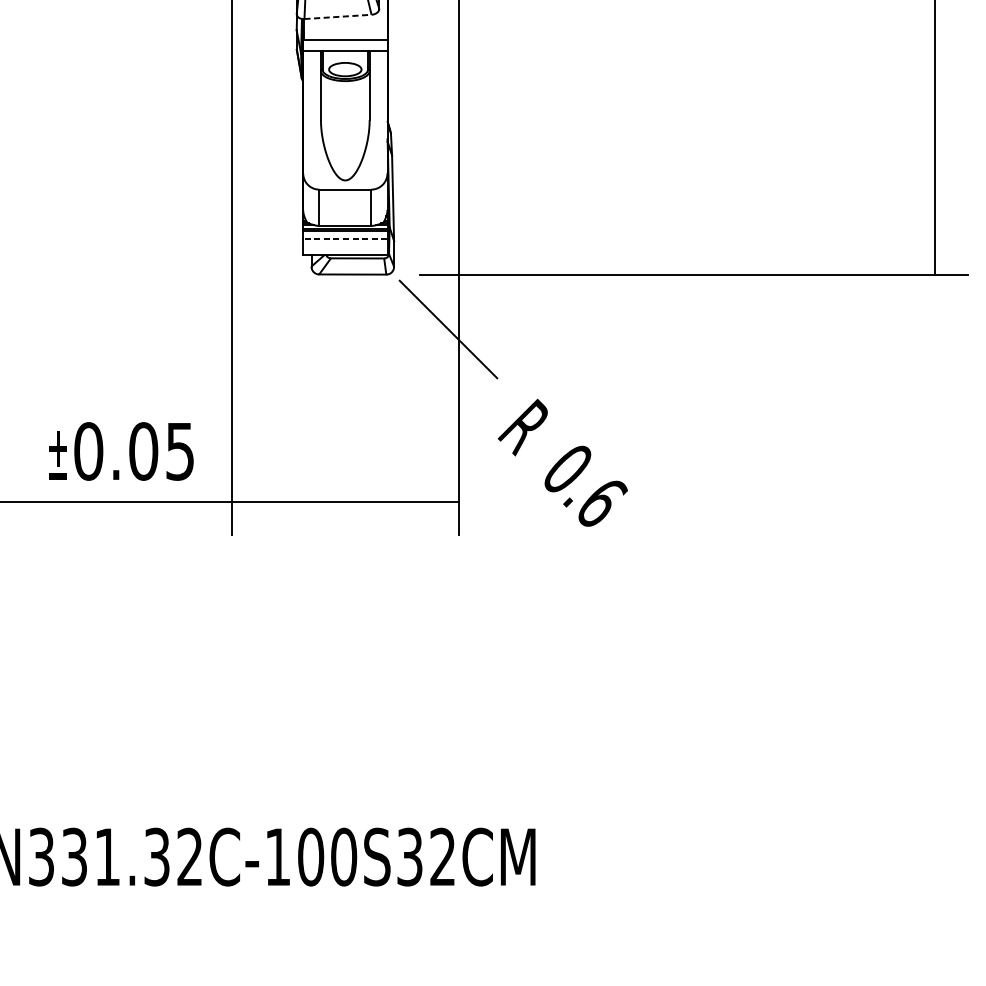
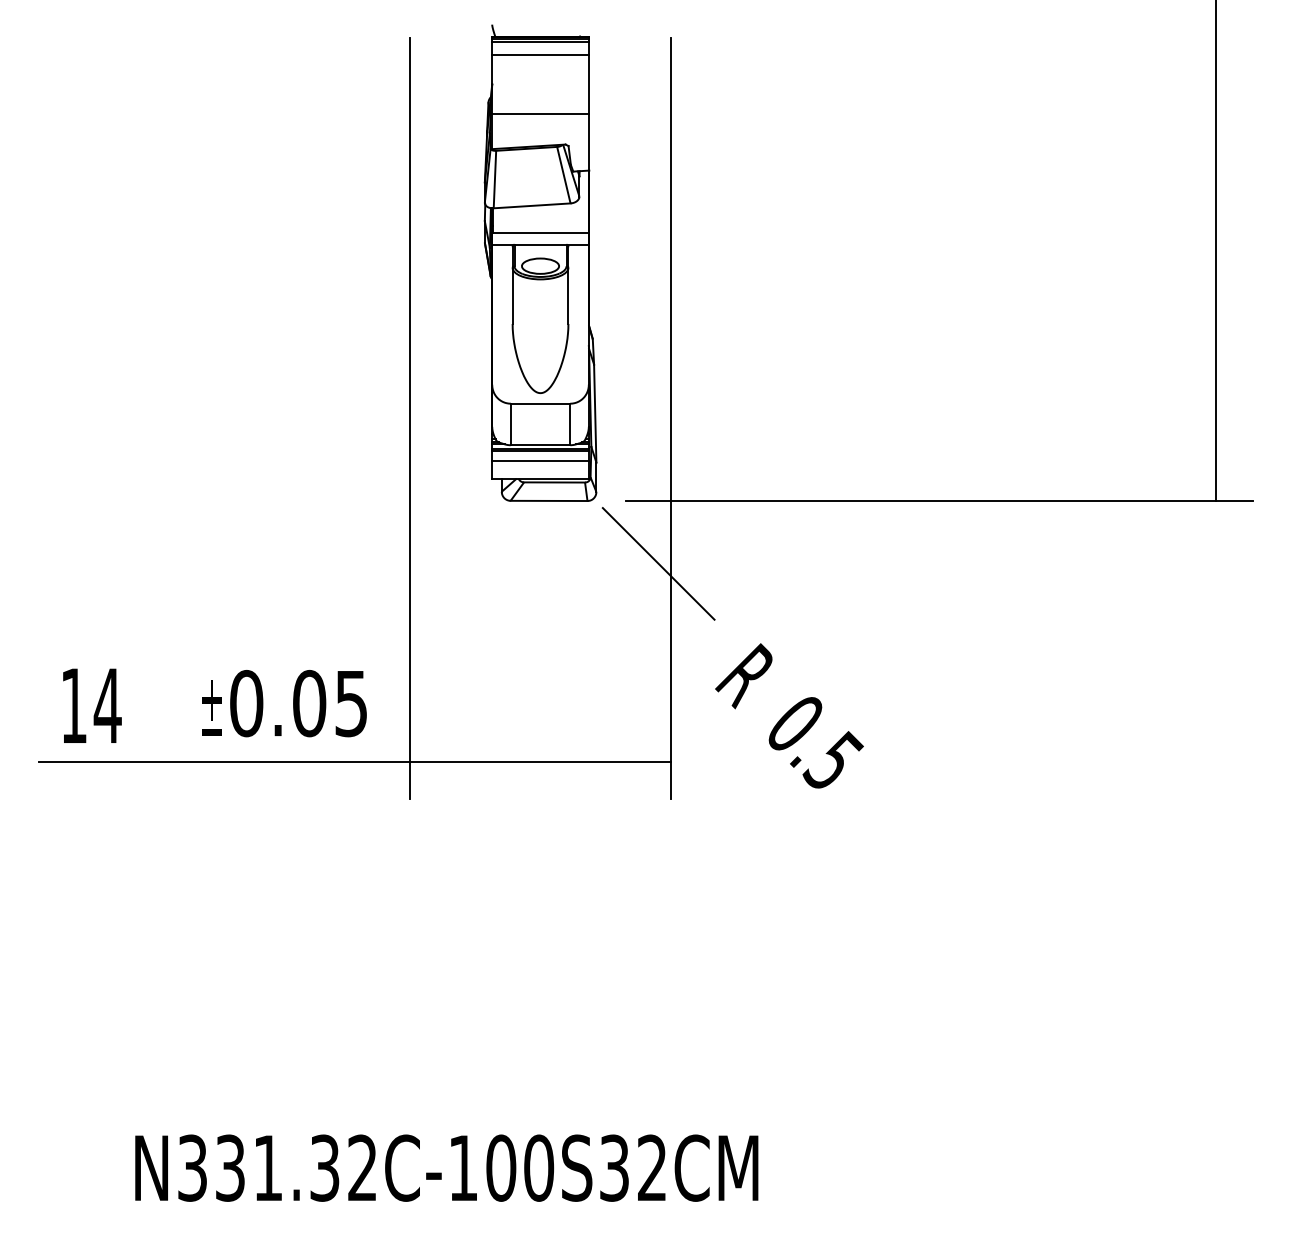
line: (338, 16) -> (532, 205), dashed -> solid
line: (345, 239) -> (540, 460), dashed -> solid
text: (601, 501) -> (833, 760), 0.6 -> 0.5

